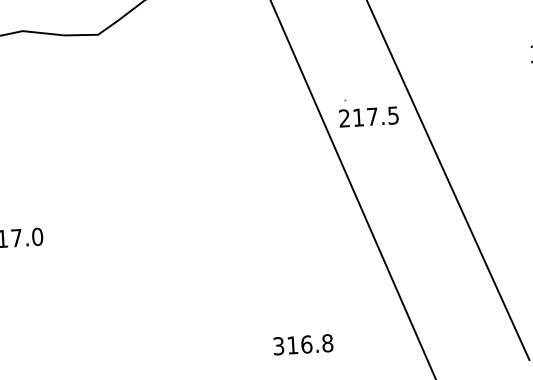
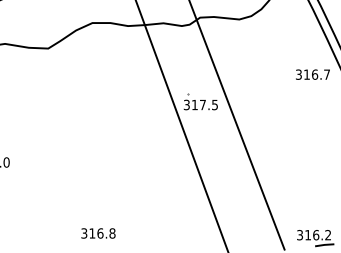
text: (344, 119) -> (186, 105), 217.5 -> 317.5
text: (303, 344) -> (98, 233), moved

